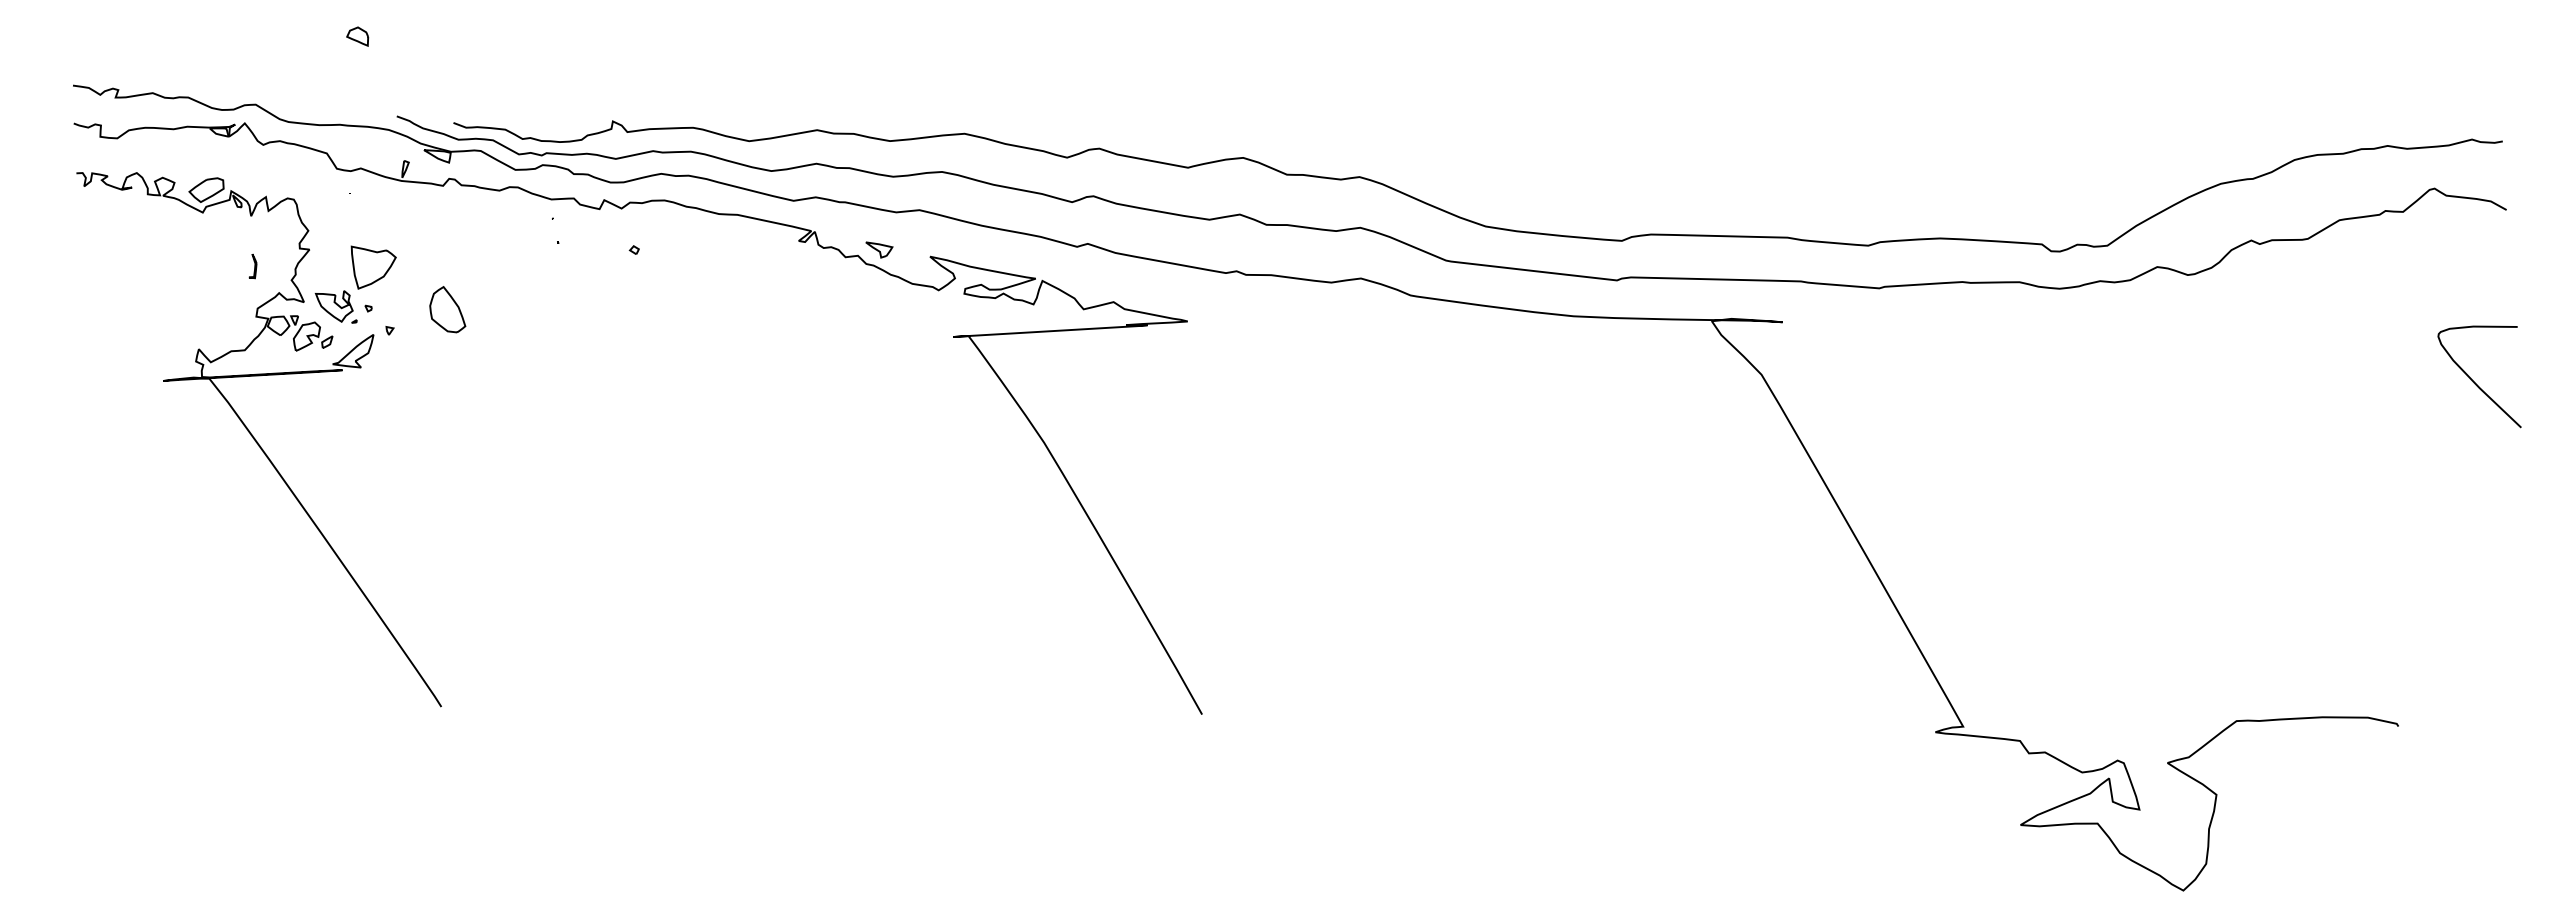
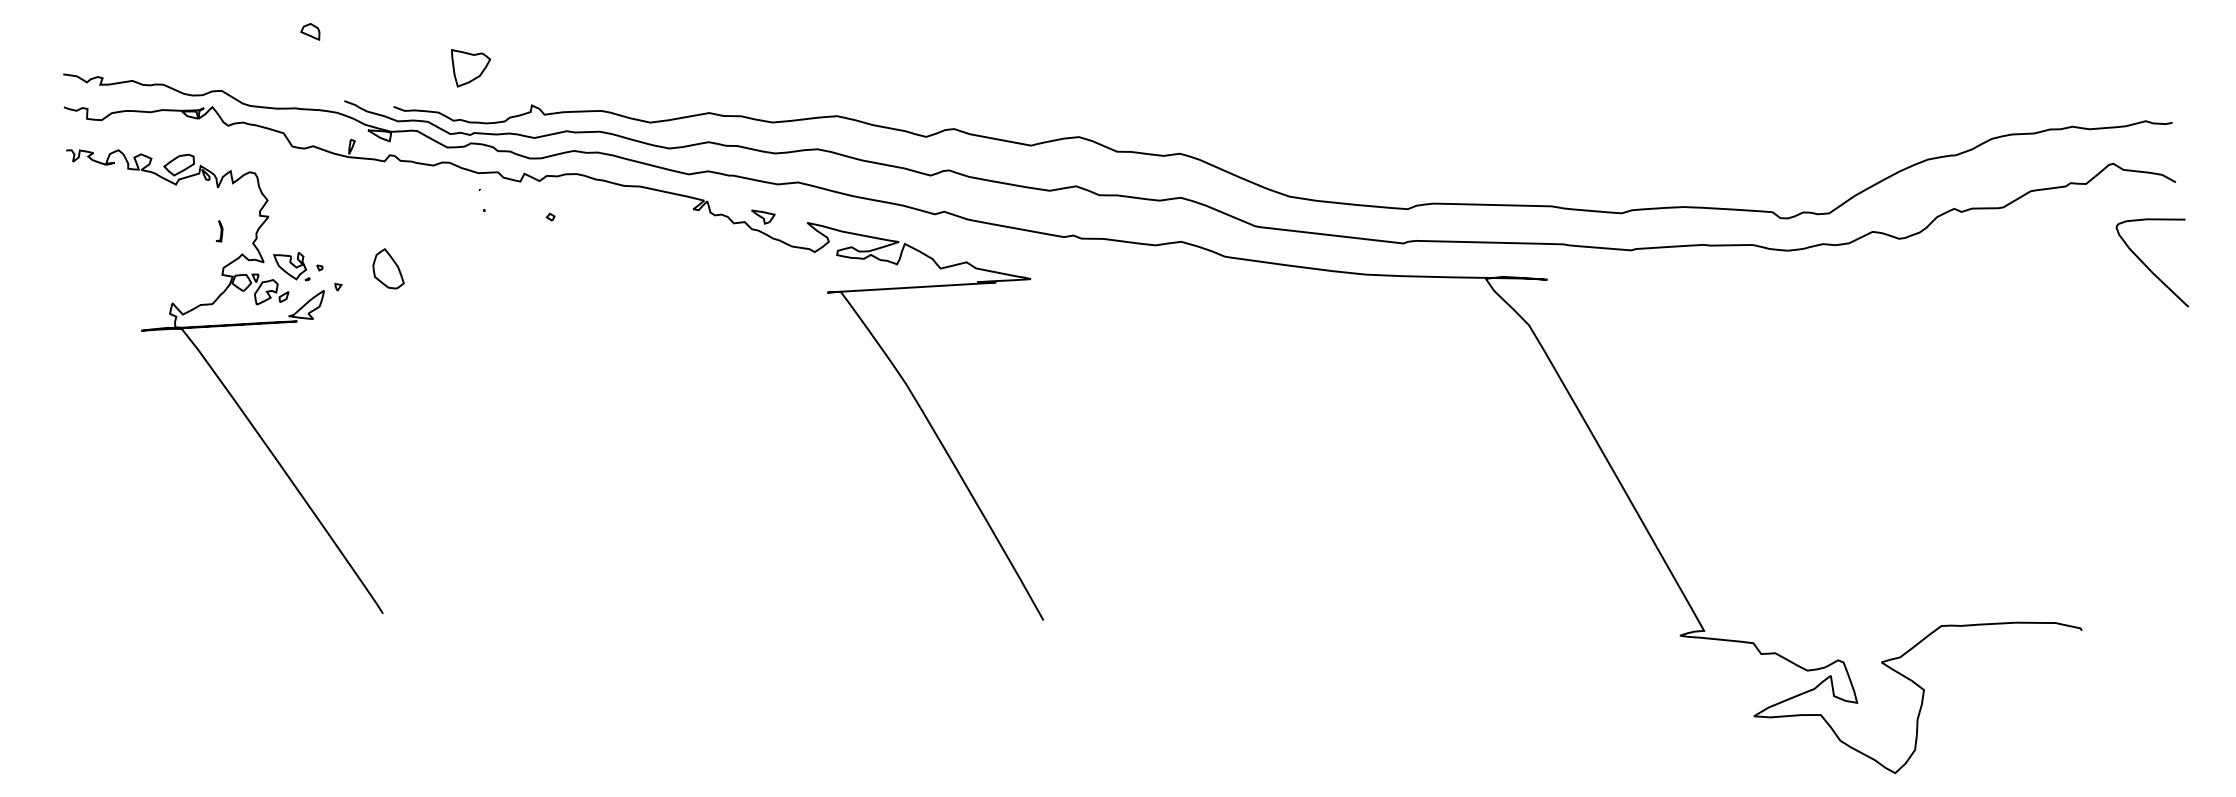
part: (373, 267) -> (470, 68), moved
curve: (2474, 381) -> (2148, 266), moved

